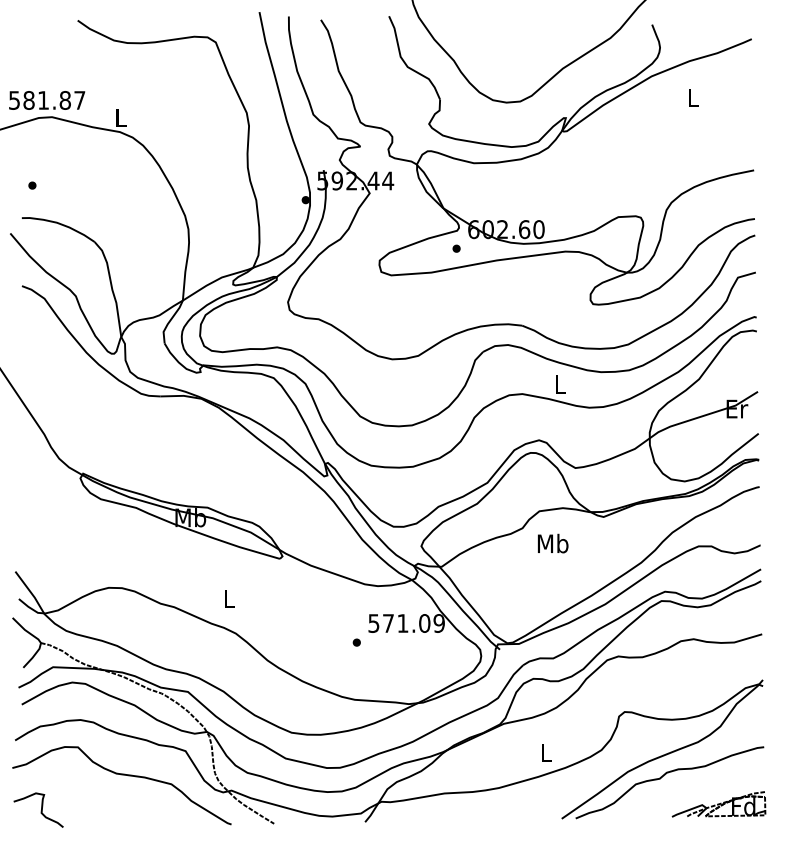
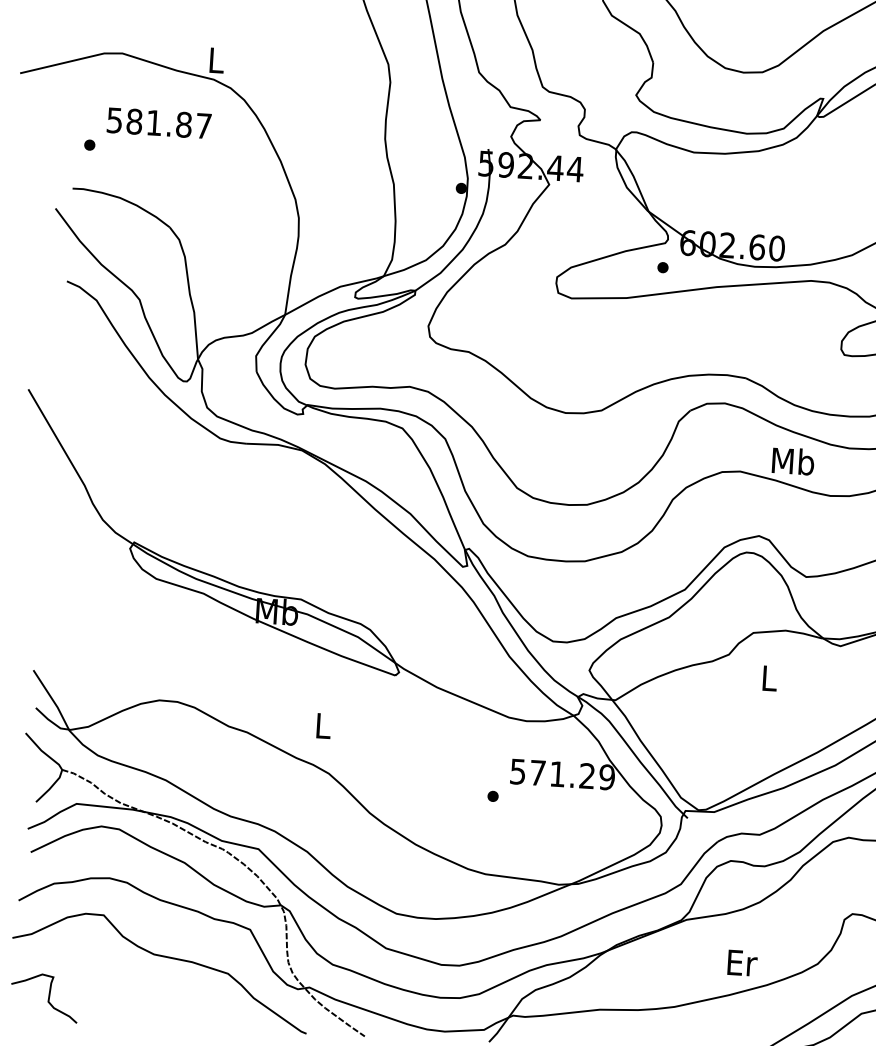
text: (47, 100) -> (159, 123), moved
text: (560, 383) -> (793, 460), L -> Mb
text: (552, 543) -> (768, 677), Mb -> L
text: (424, 623) -> (587, 776), 571.09 -> 571.29
text: (546, 752) -> (742, 962), L -> Er

